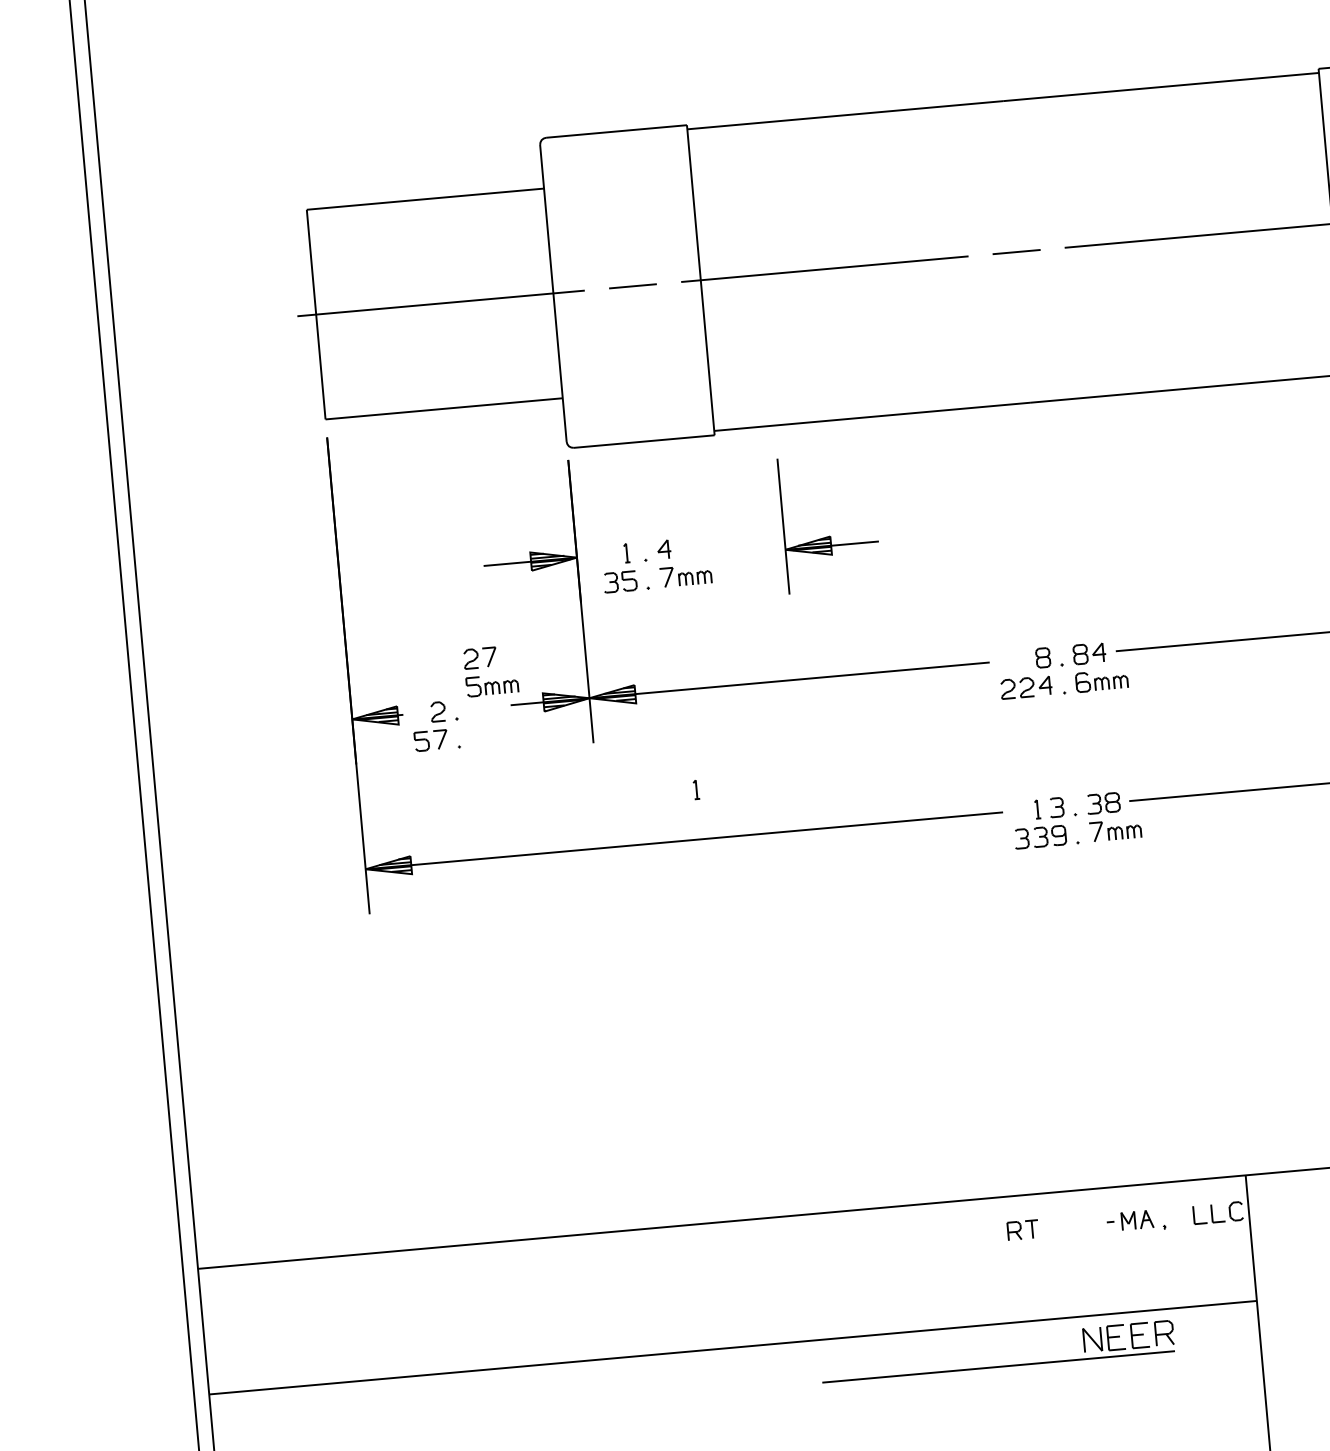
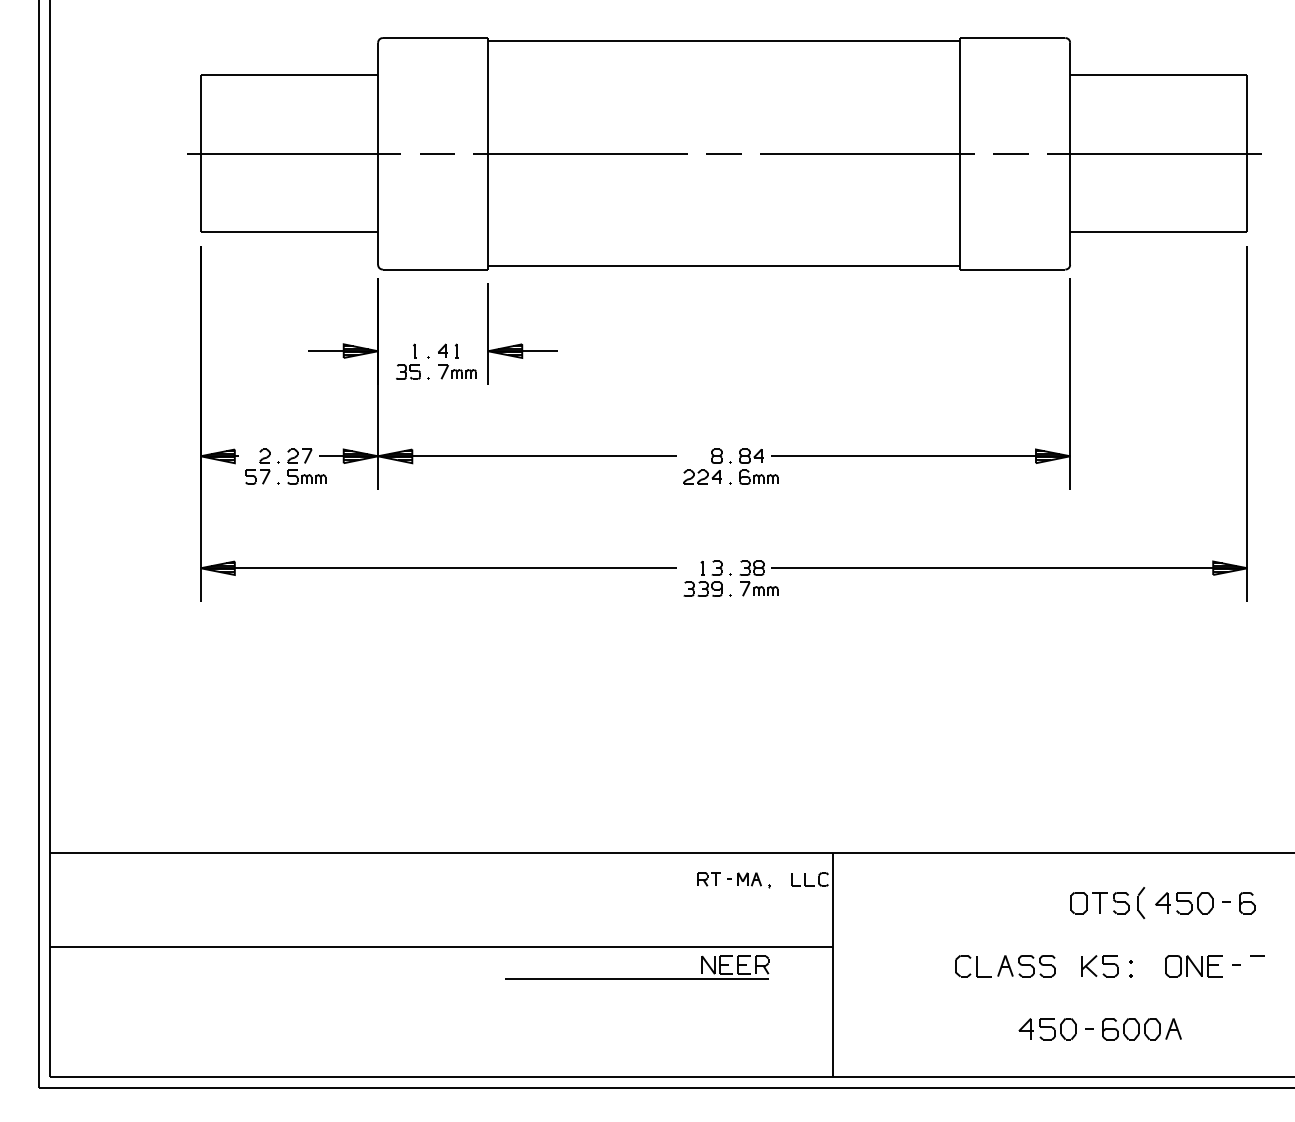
part: (829, 535) -> (521, 343), moved
part: (490, 670) -> (306, 466), moved
part: (695, 788) -> (456, 350), moved
part: (1022, 1230) -> (708, 879), moved

